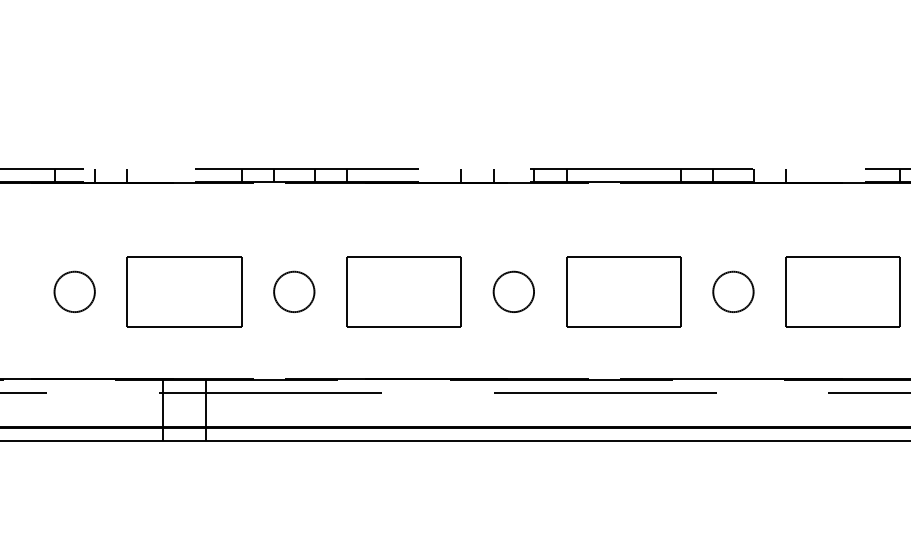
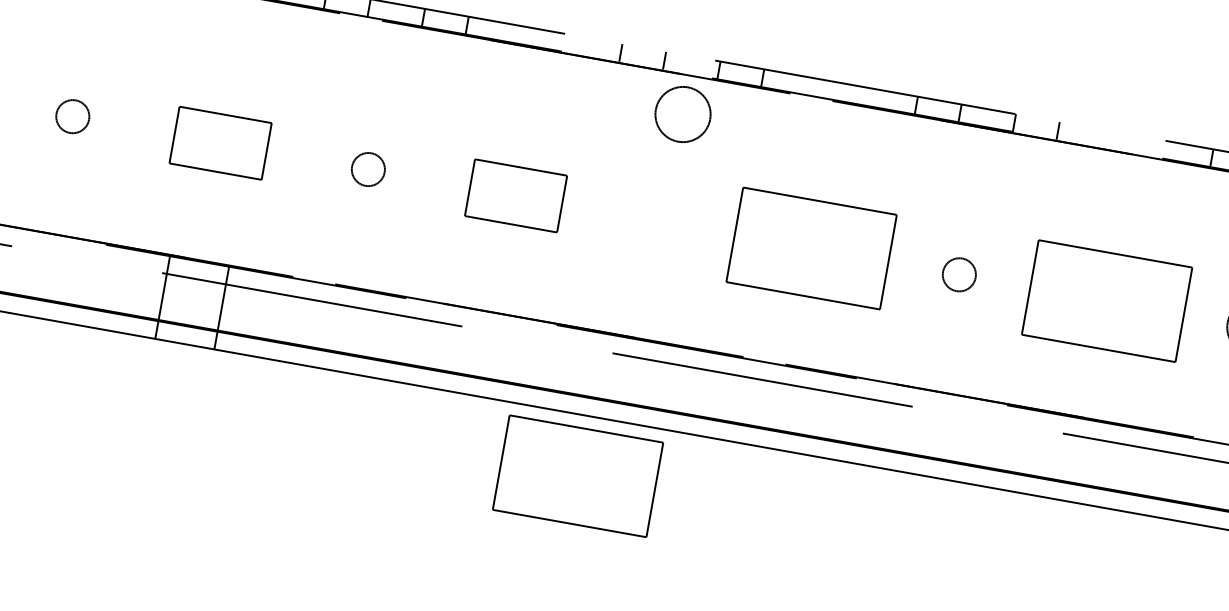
circle: (74, 291) -> (72, 116), size x0.6
part: (184, 291) -> (220, 142), size x0.6
circle: (294, 291) -> (368, 169), size x0.6
part: (403, 291) -> (515, 195), size x0.6
circle: (513, 291) -> (682, 113), moved
circle: (733, 291) -> (959, 274), size x0.6
part: (484, 485) -> (577, 475), added

